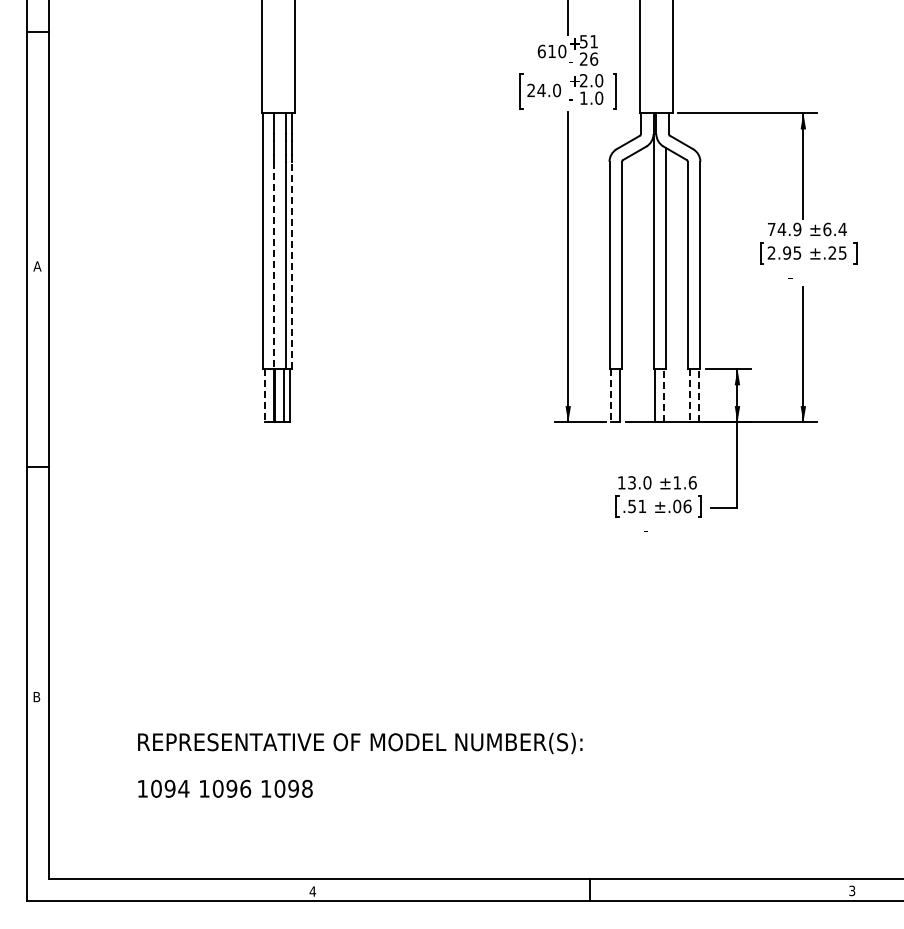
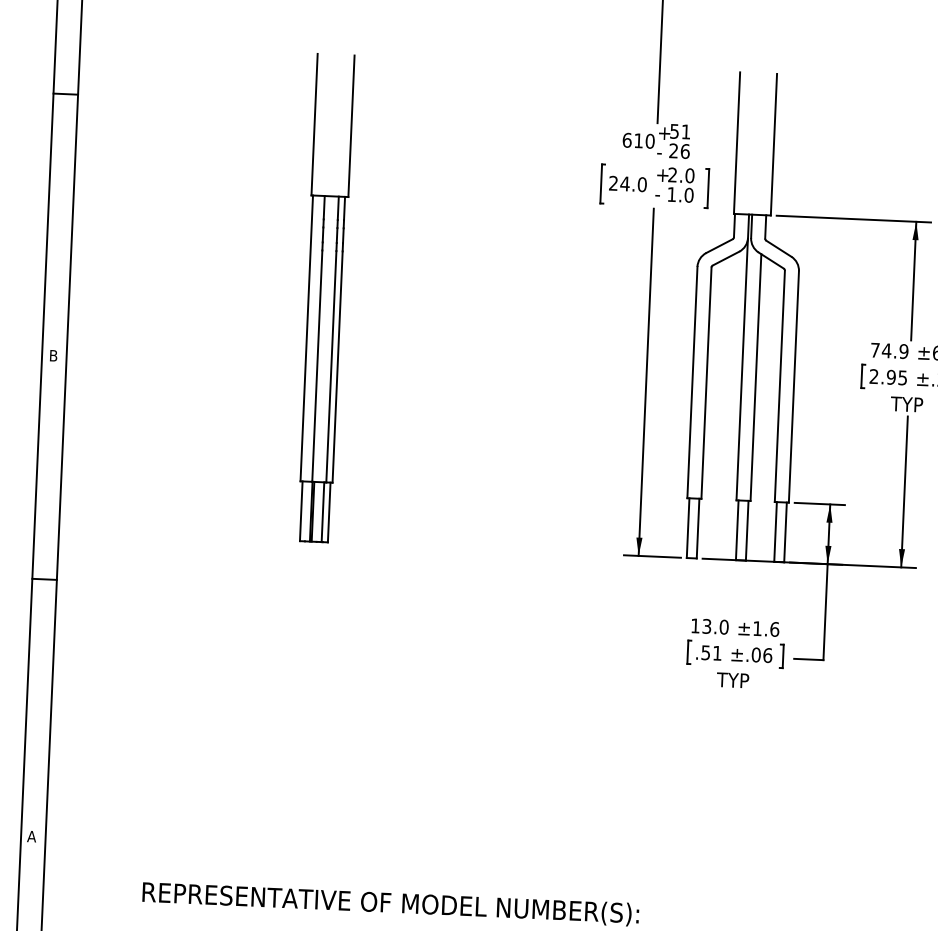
line: (273, 265) -> (317, 366), dashed -> solid
line: (291, 265) -> (337, 367), dashed -> solid
text: (37, 266) -> (53, 355), A -> B
text: (801, 276) -> (906, 404), - -> TYP
line: (264, 395) -> (300, 510), dashed -> solid
line: (611, 395) -> (688, 527), dashed -> solid
line: (664, 395) -> (747, 530), dashed -> solid
line: (689, 395) -> (775, 531), dashed -> solid
line: (698, 395) -> (785, 532), dashed -> solid
text: (656, 529) -> (732, 679), - -> TYP
text: (36, 697) -> (31, 837), B -> A

